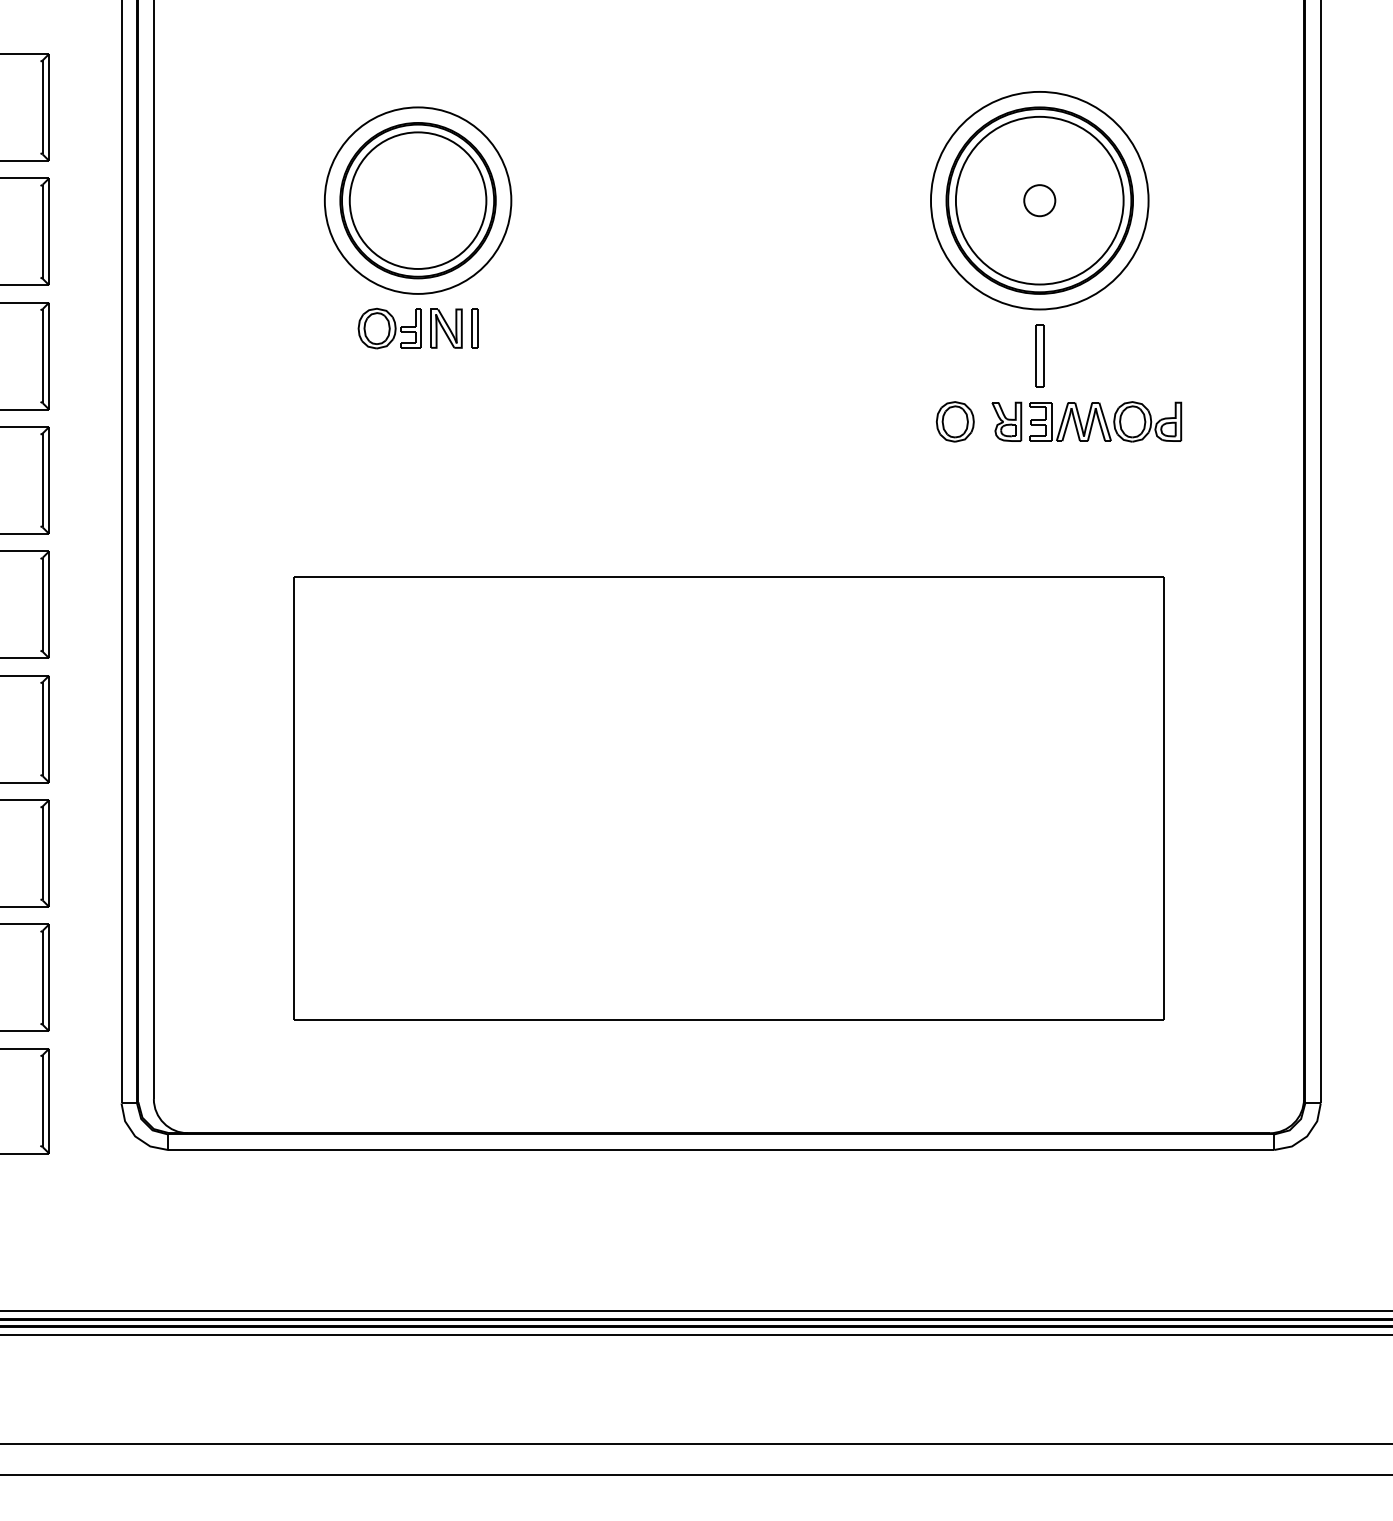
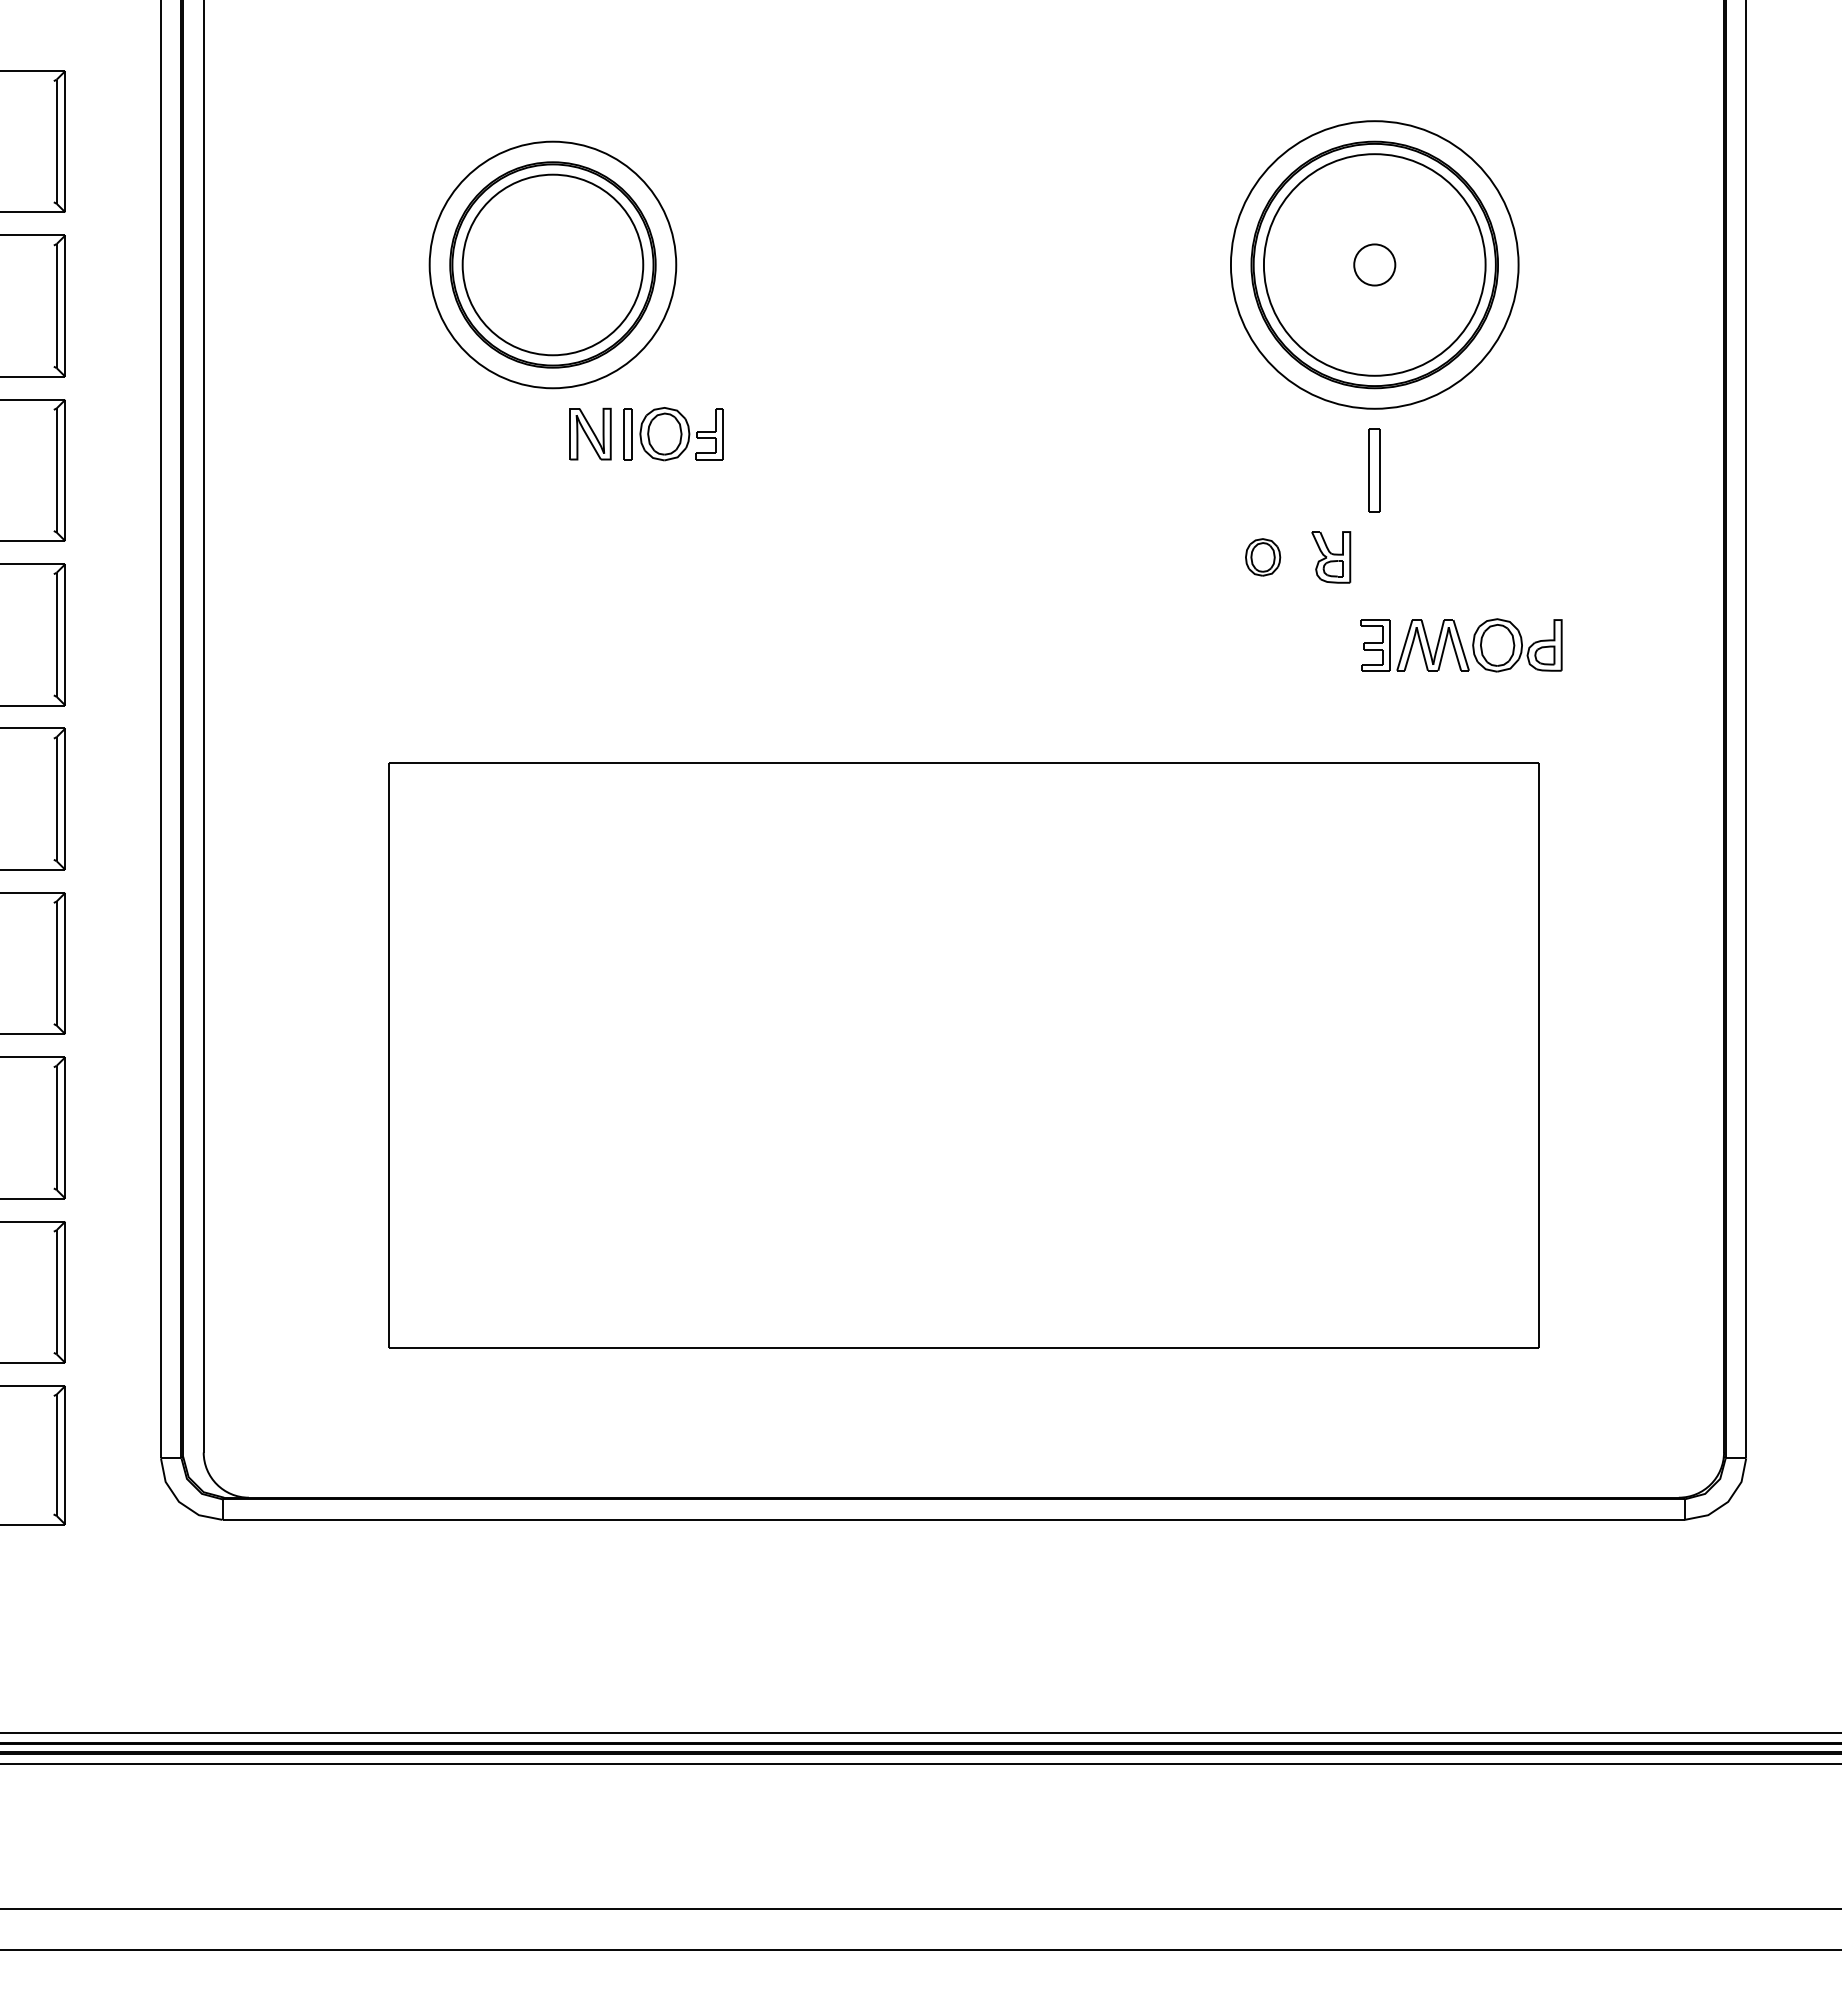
part: (389, 328) -> (681, 434), moved
part: (954, 421) -> (1262, 557), size x0.7
part: (1105, 421) -> (1461, 645), moved

